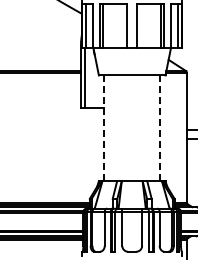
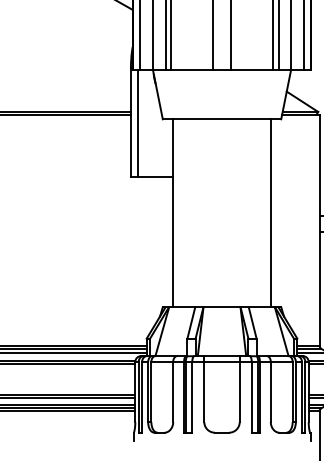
line: (104, 128) -> (172, 213), dashed -> solid
line: (159, 128) -> (270, 213), dashed -> solid

